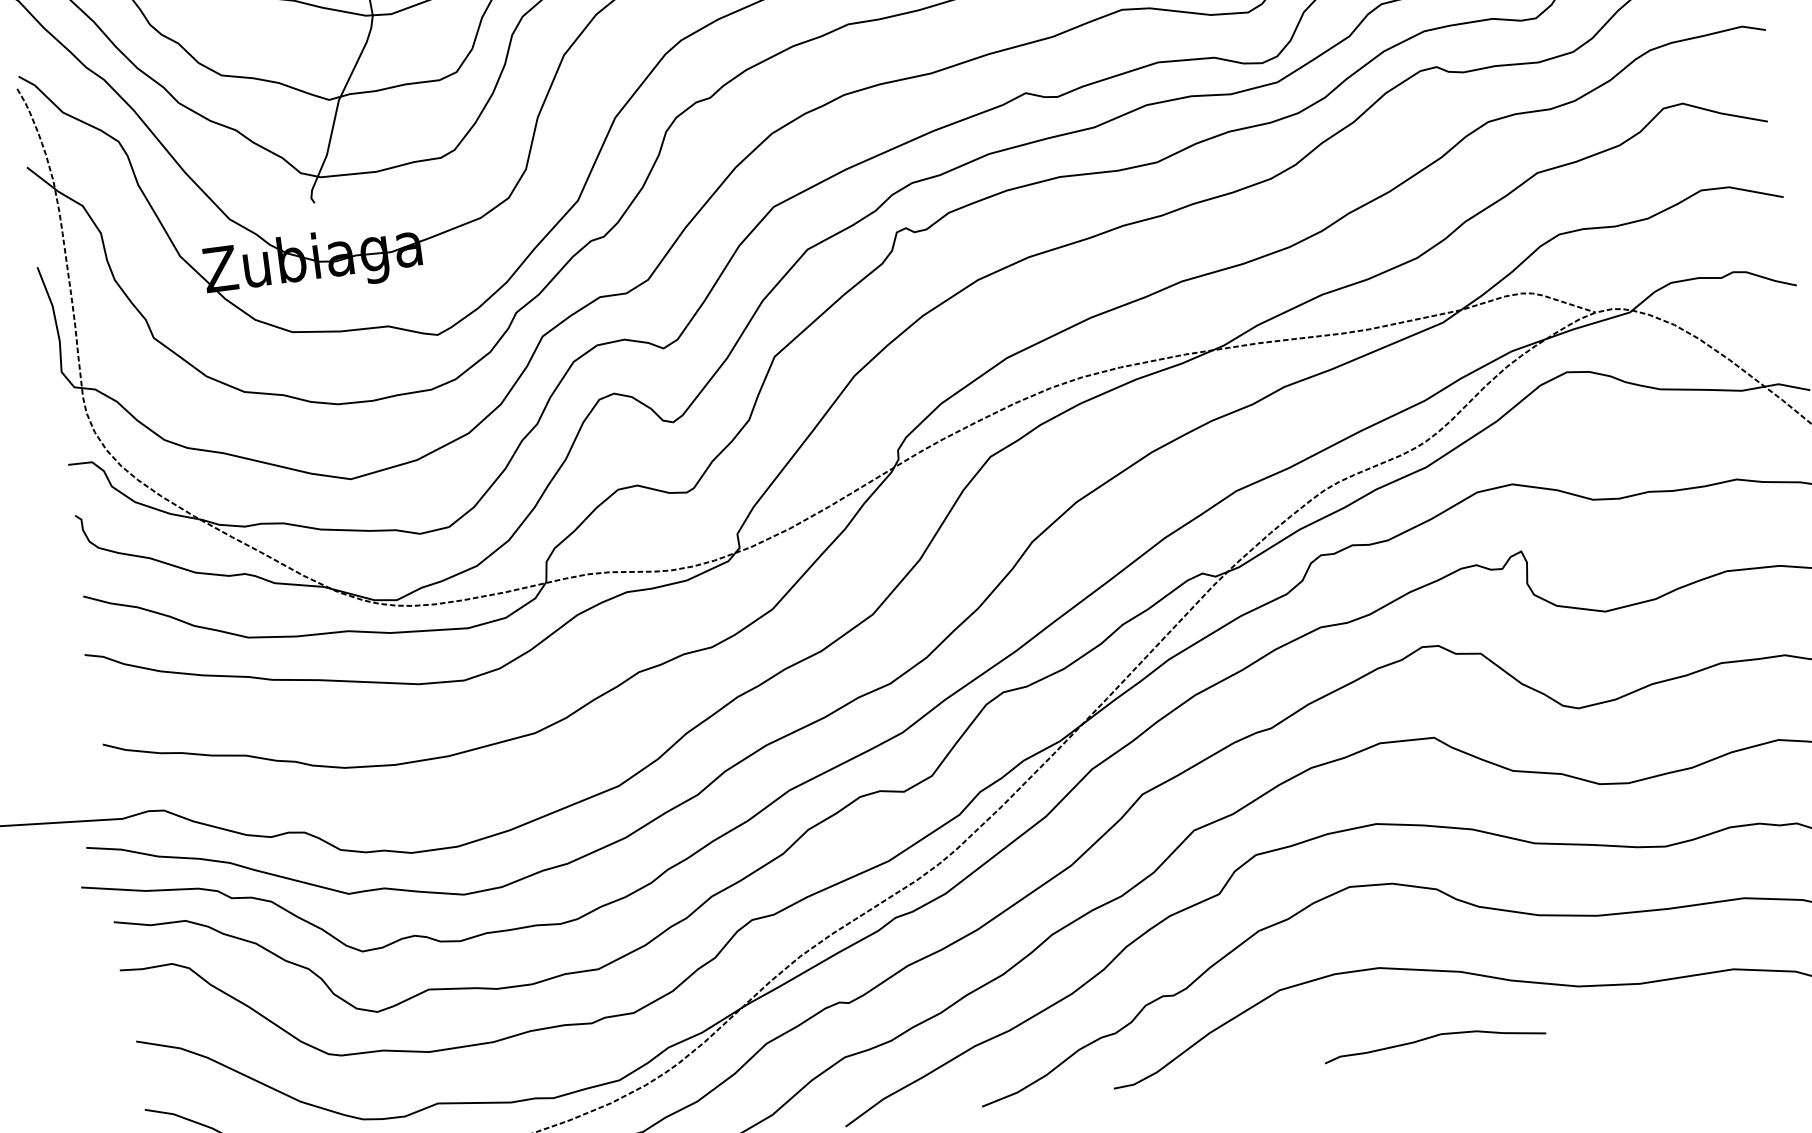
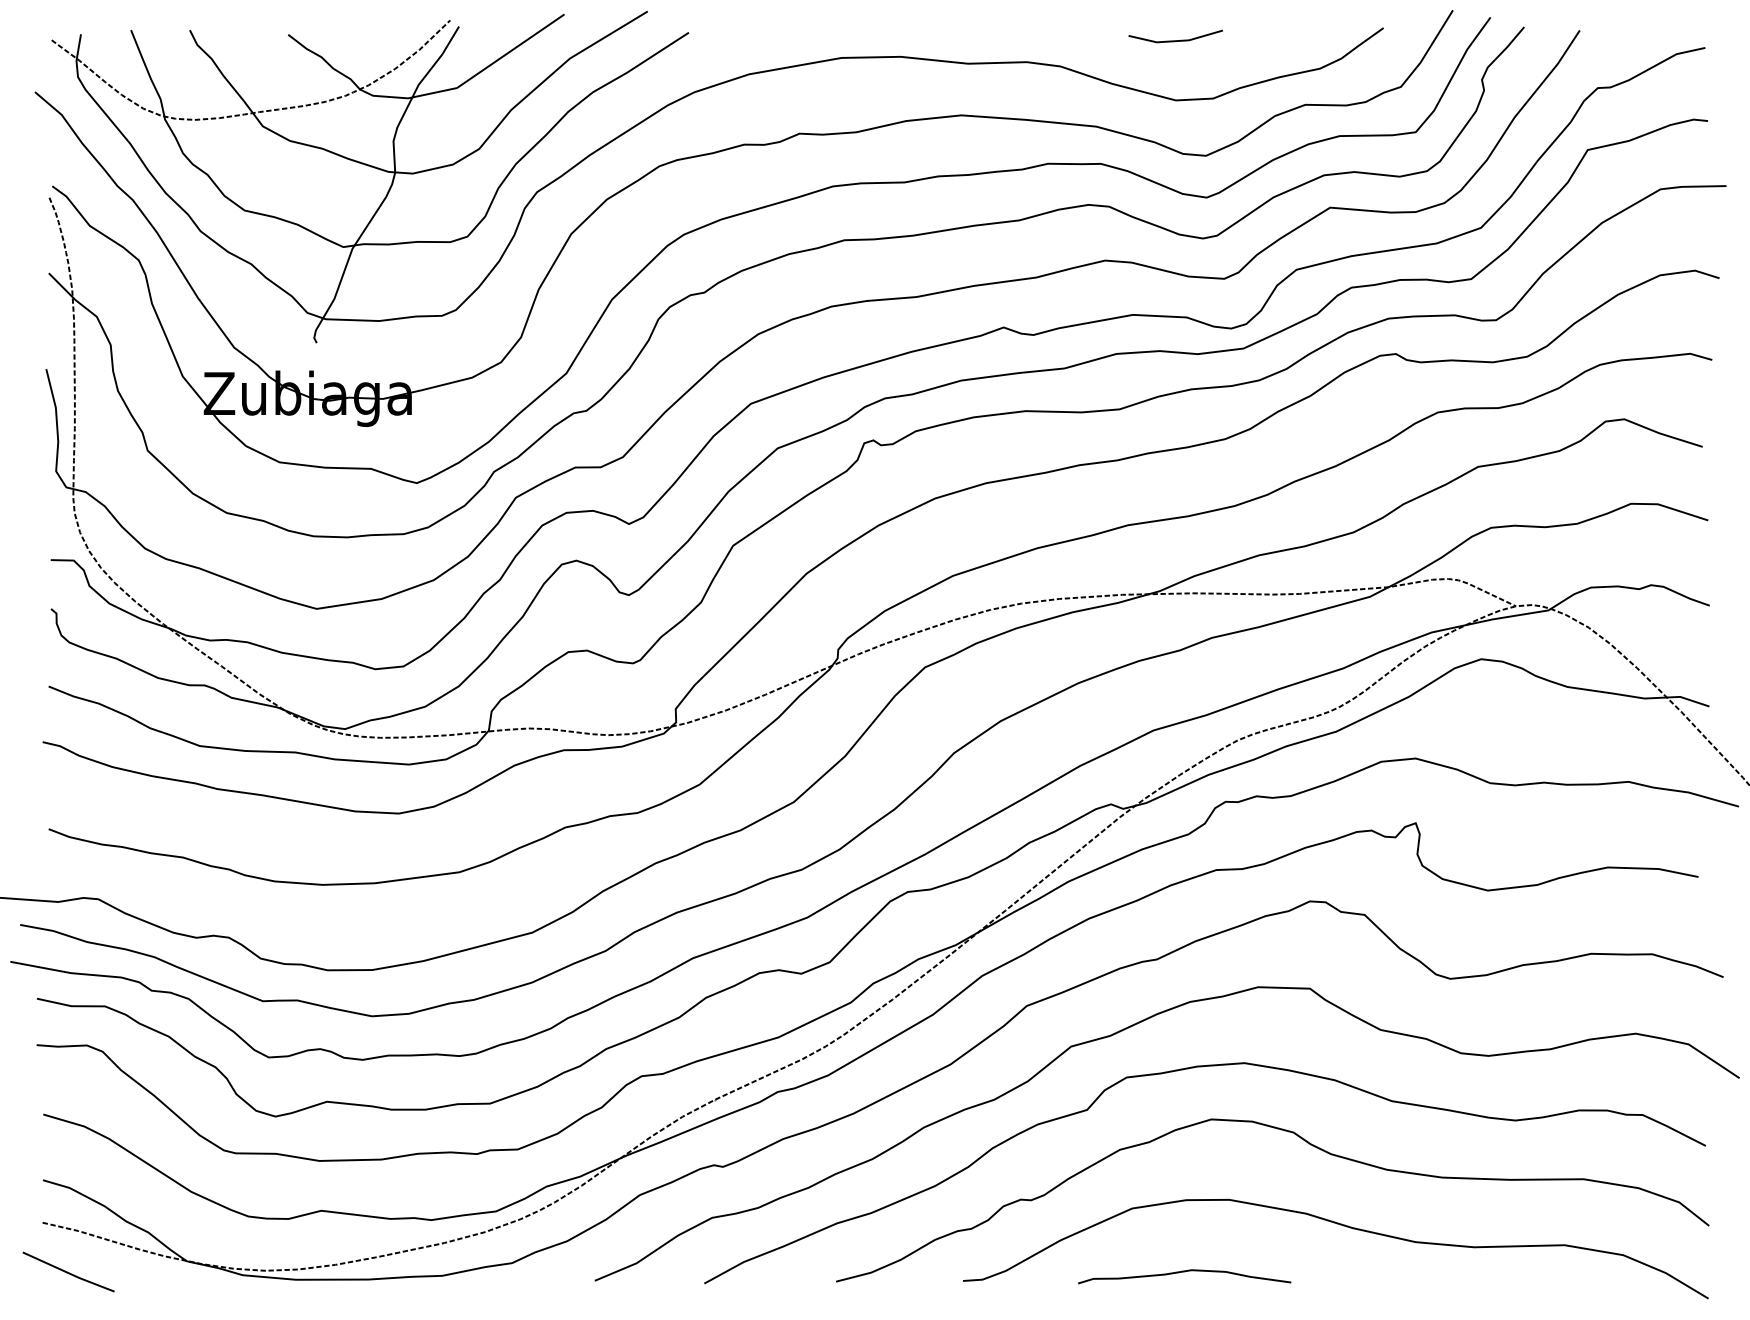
part: (1434, 1041) -> (1184, 1276), moved

